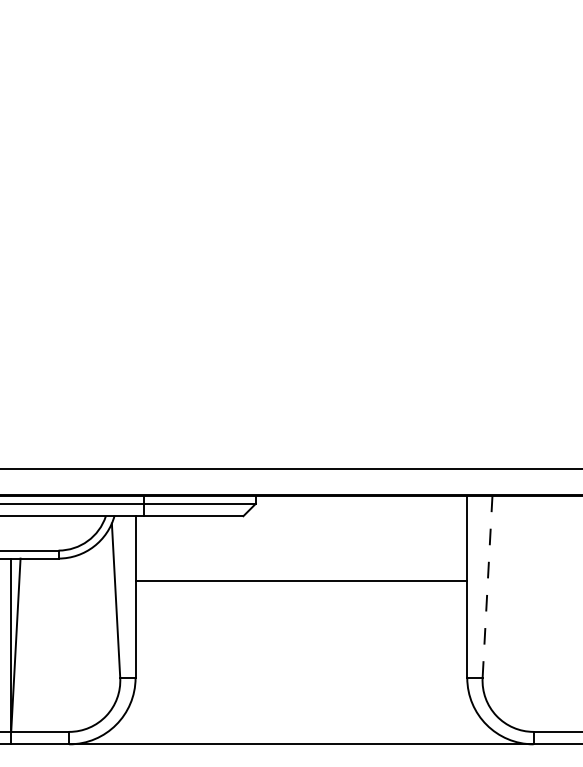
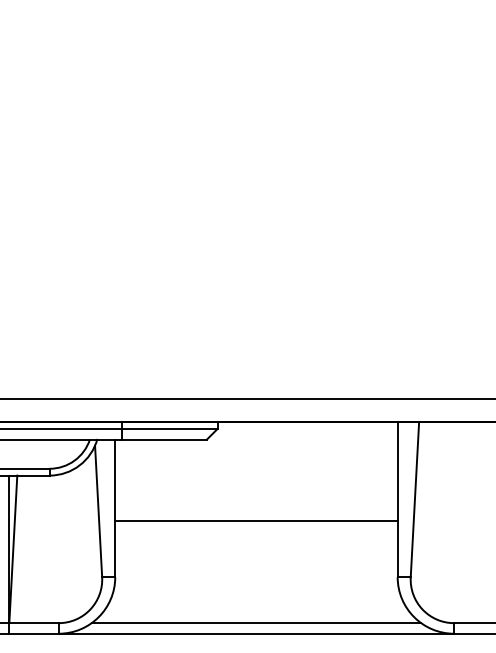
line: (301, 580) -> (256, 520), moved
line: (487, 586) -> (414, 499), dashed -> solid
line: (301, 732) -> (256, 623), added

